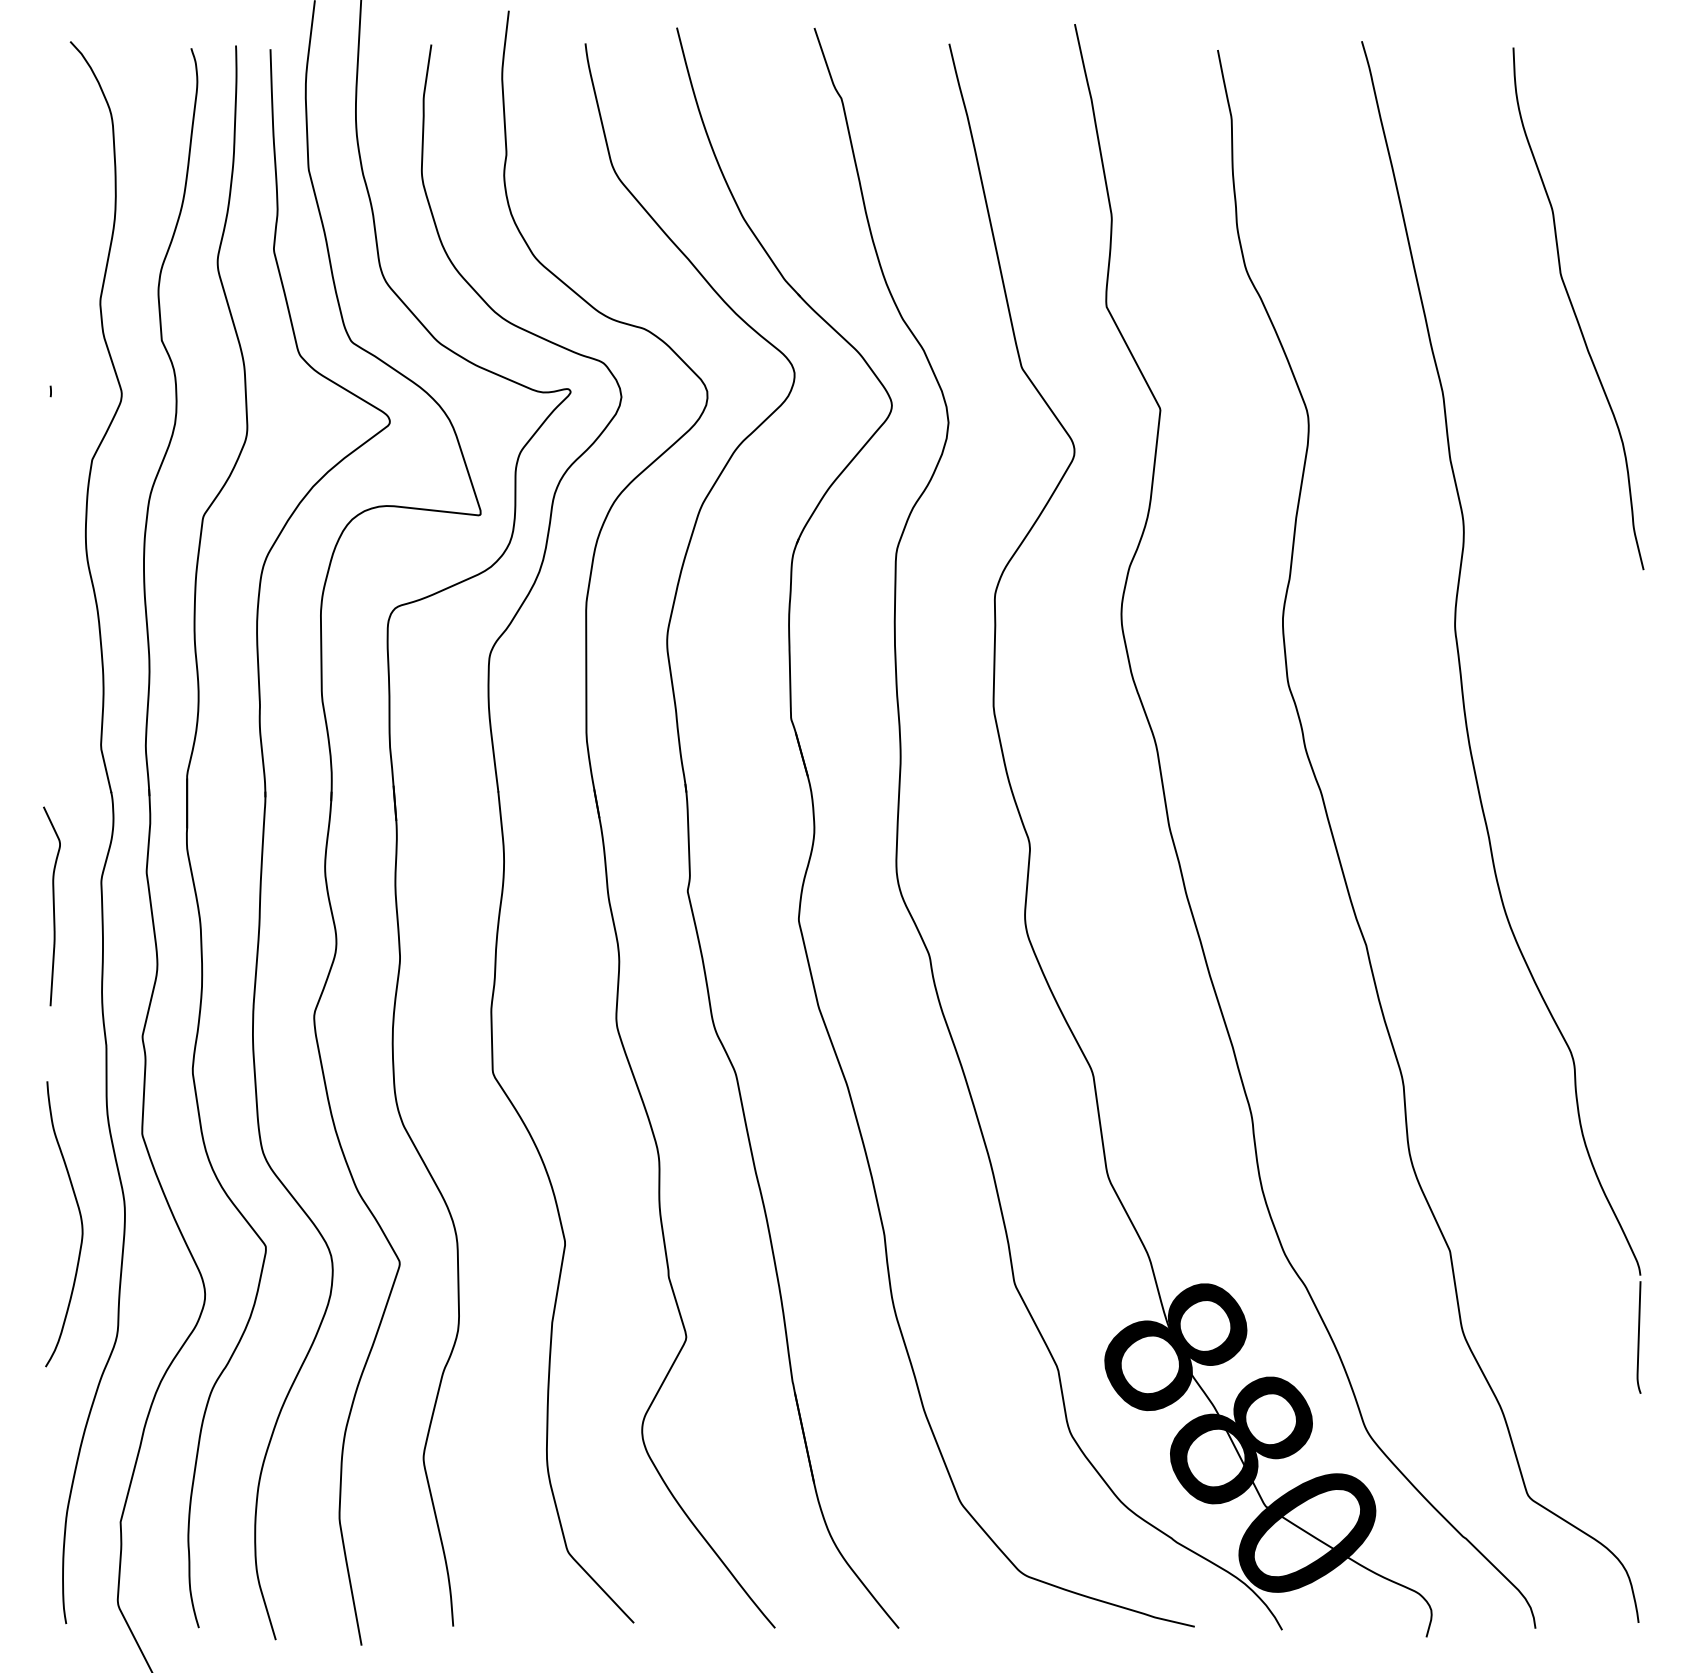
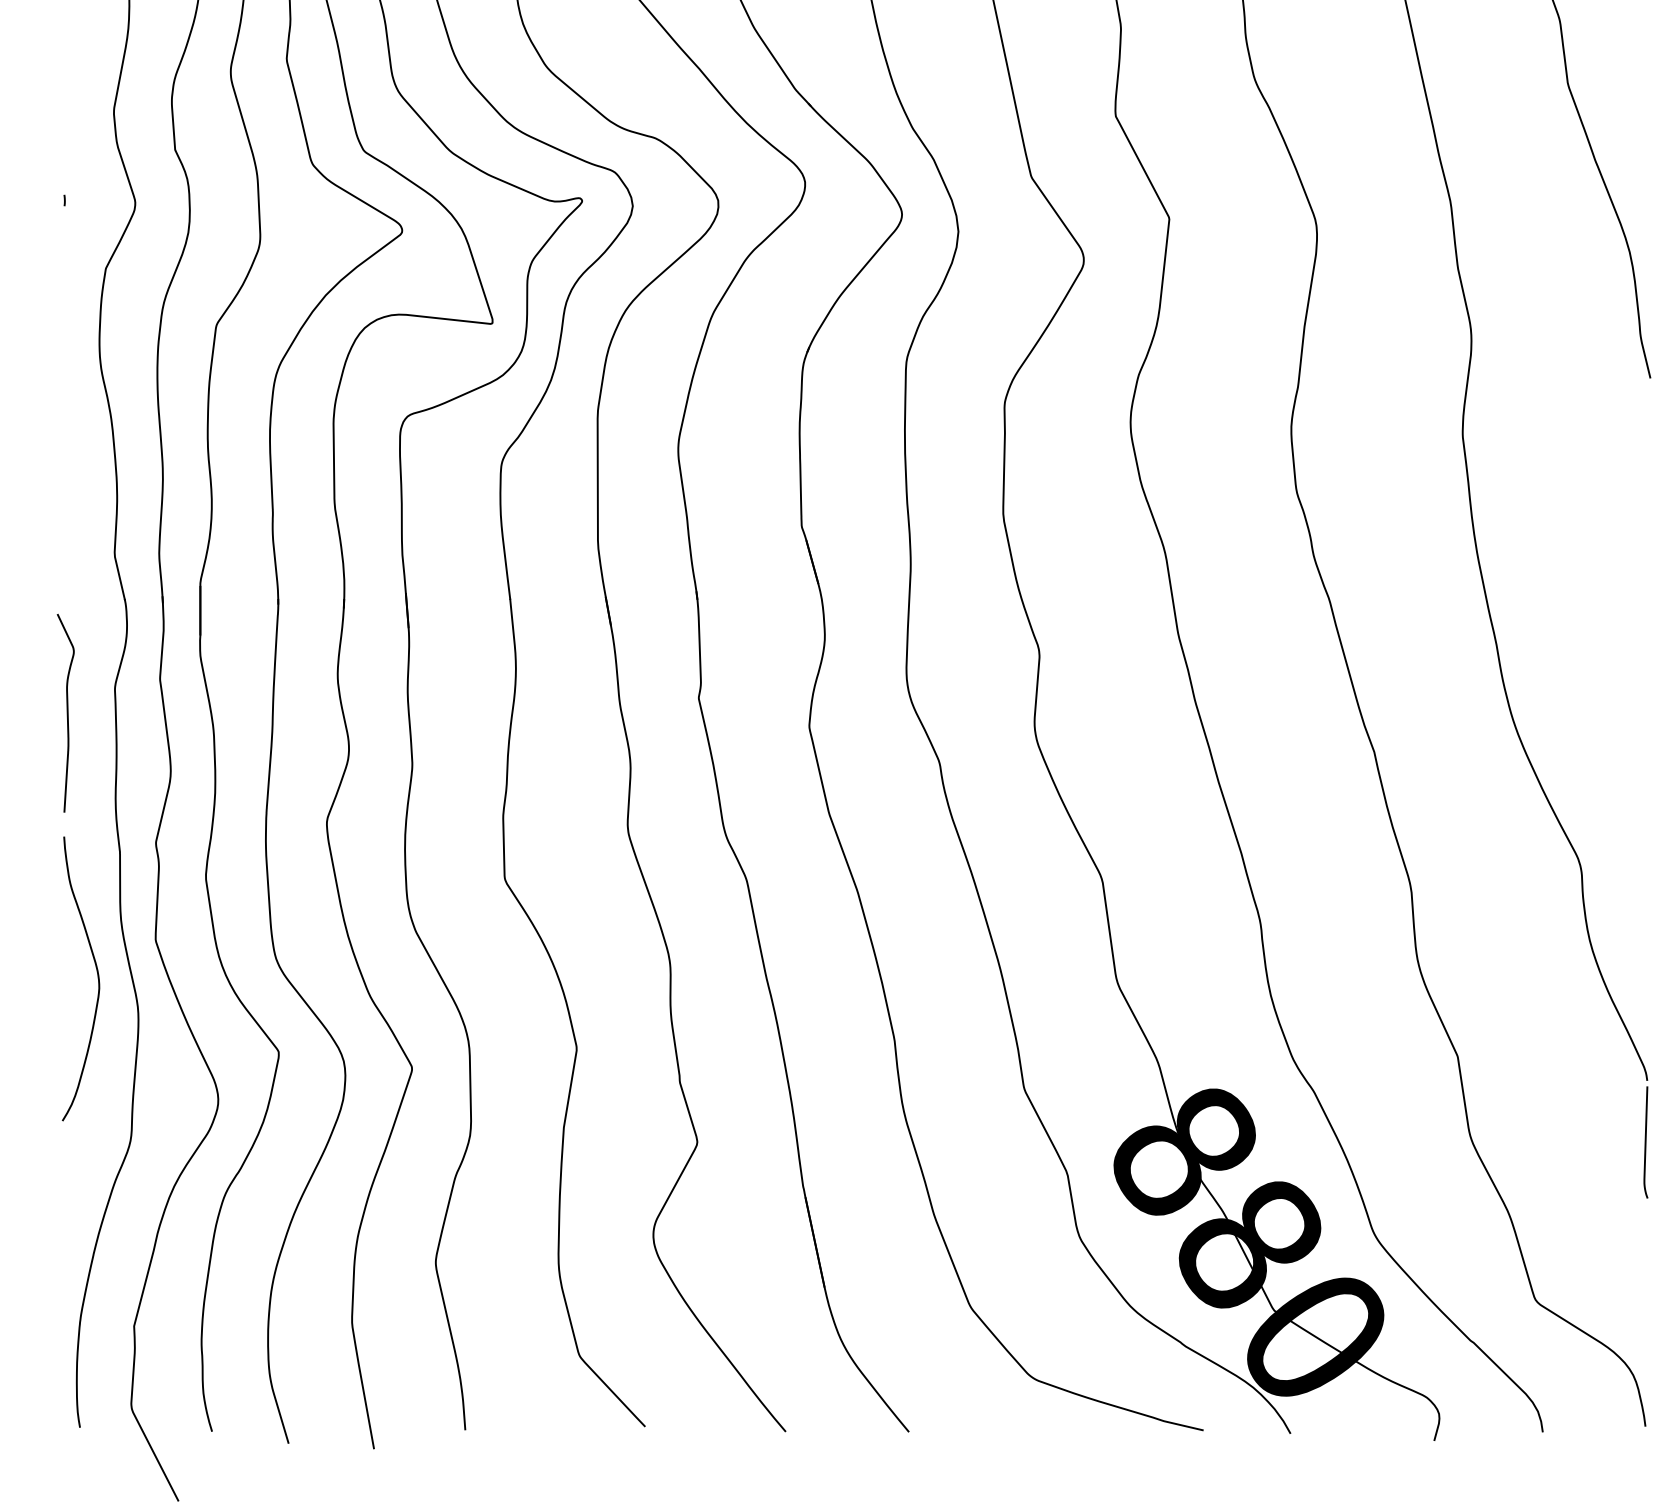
curve: (80, 1221) -> (97, 976), moved

